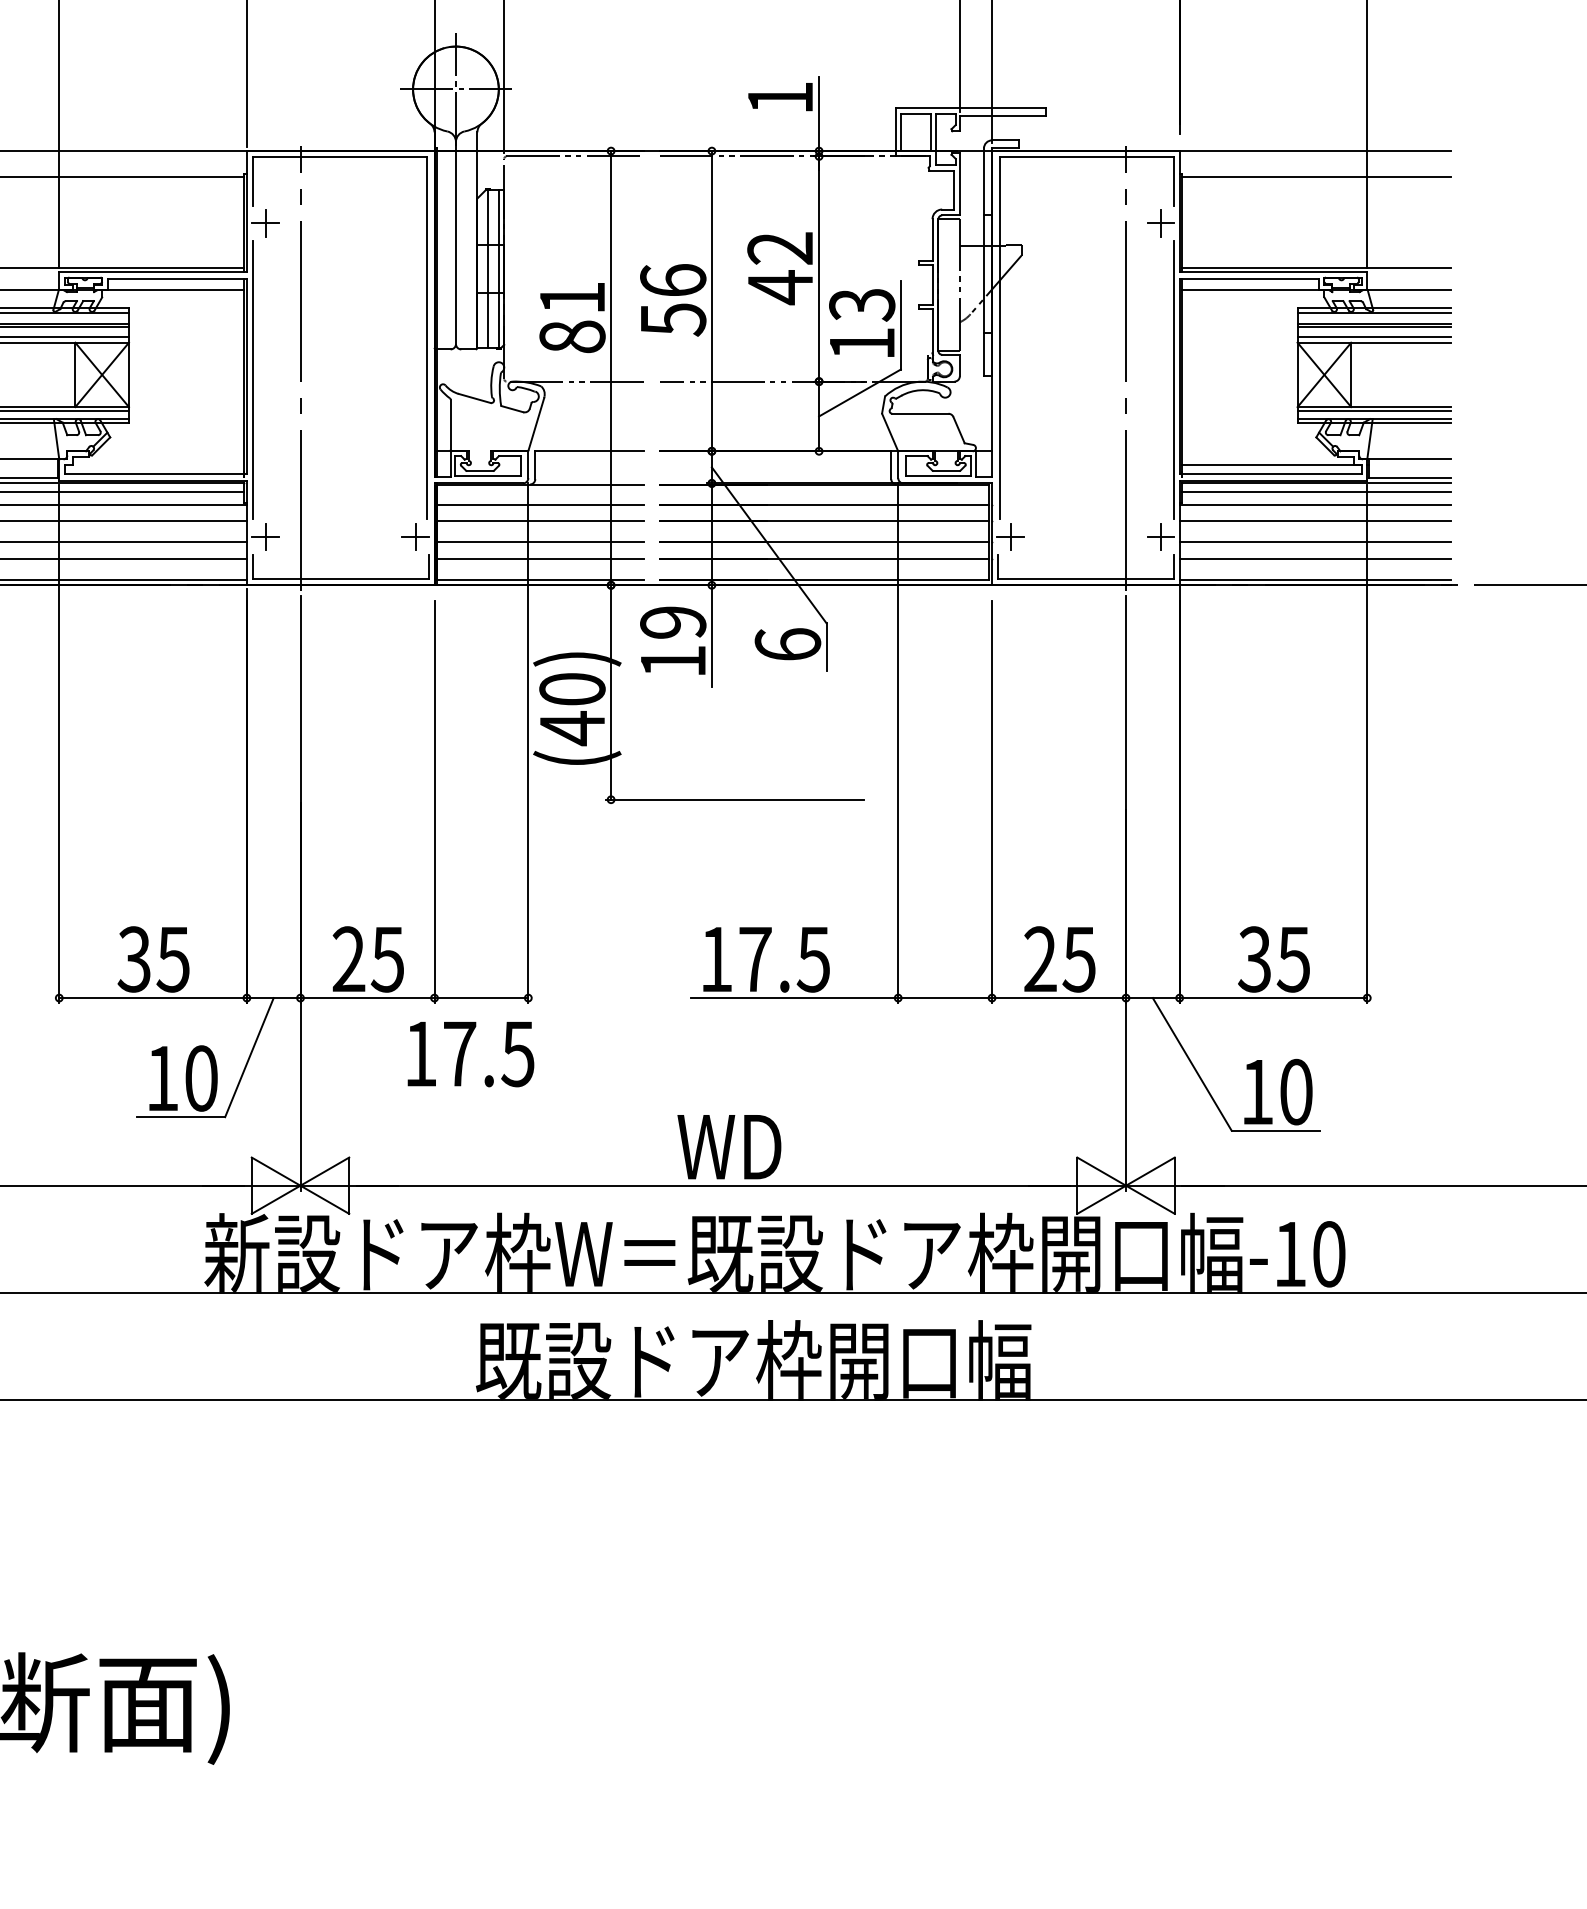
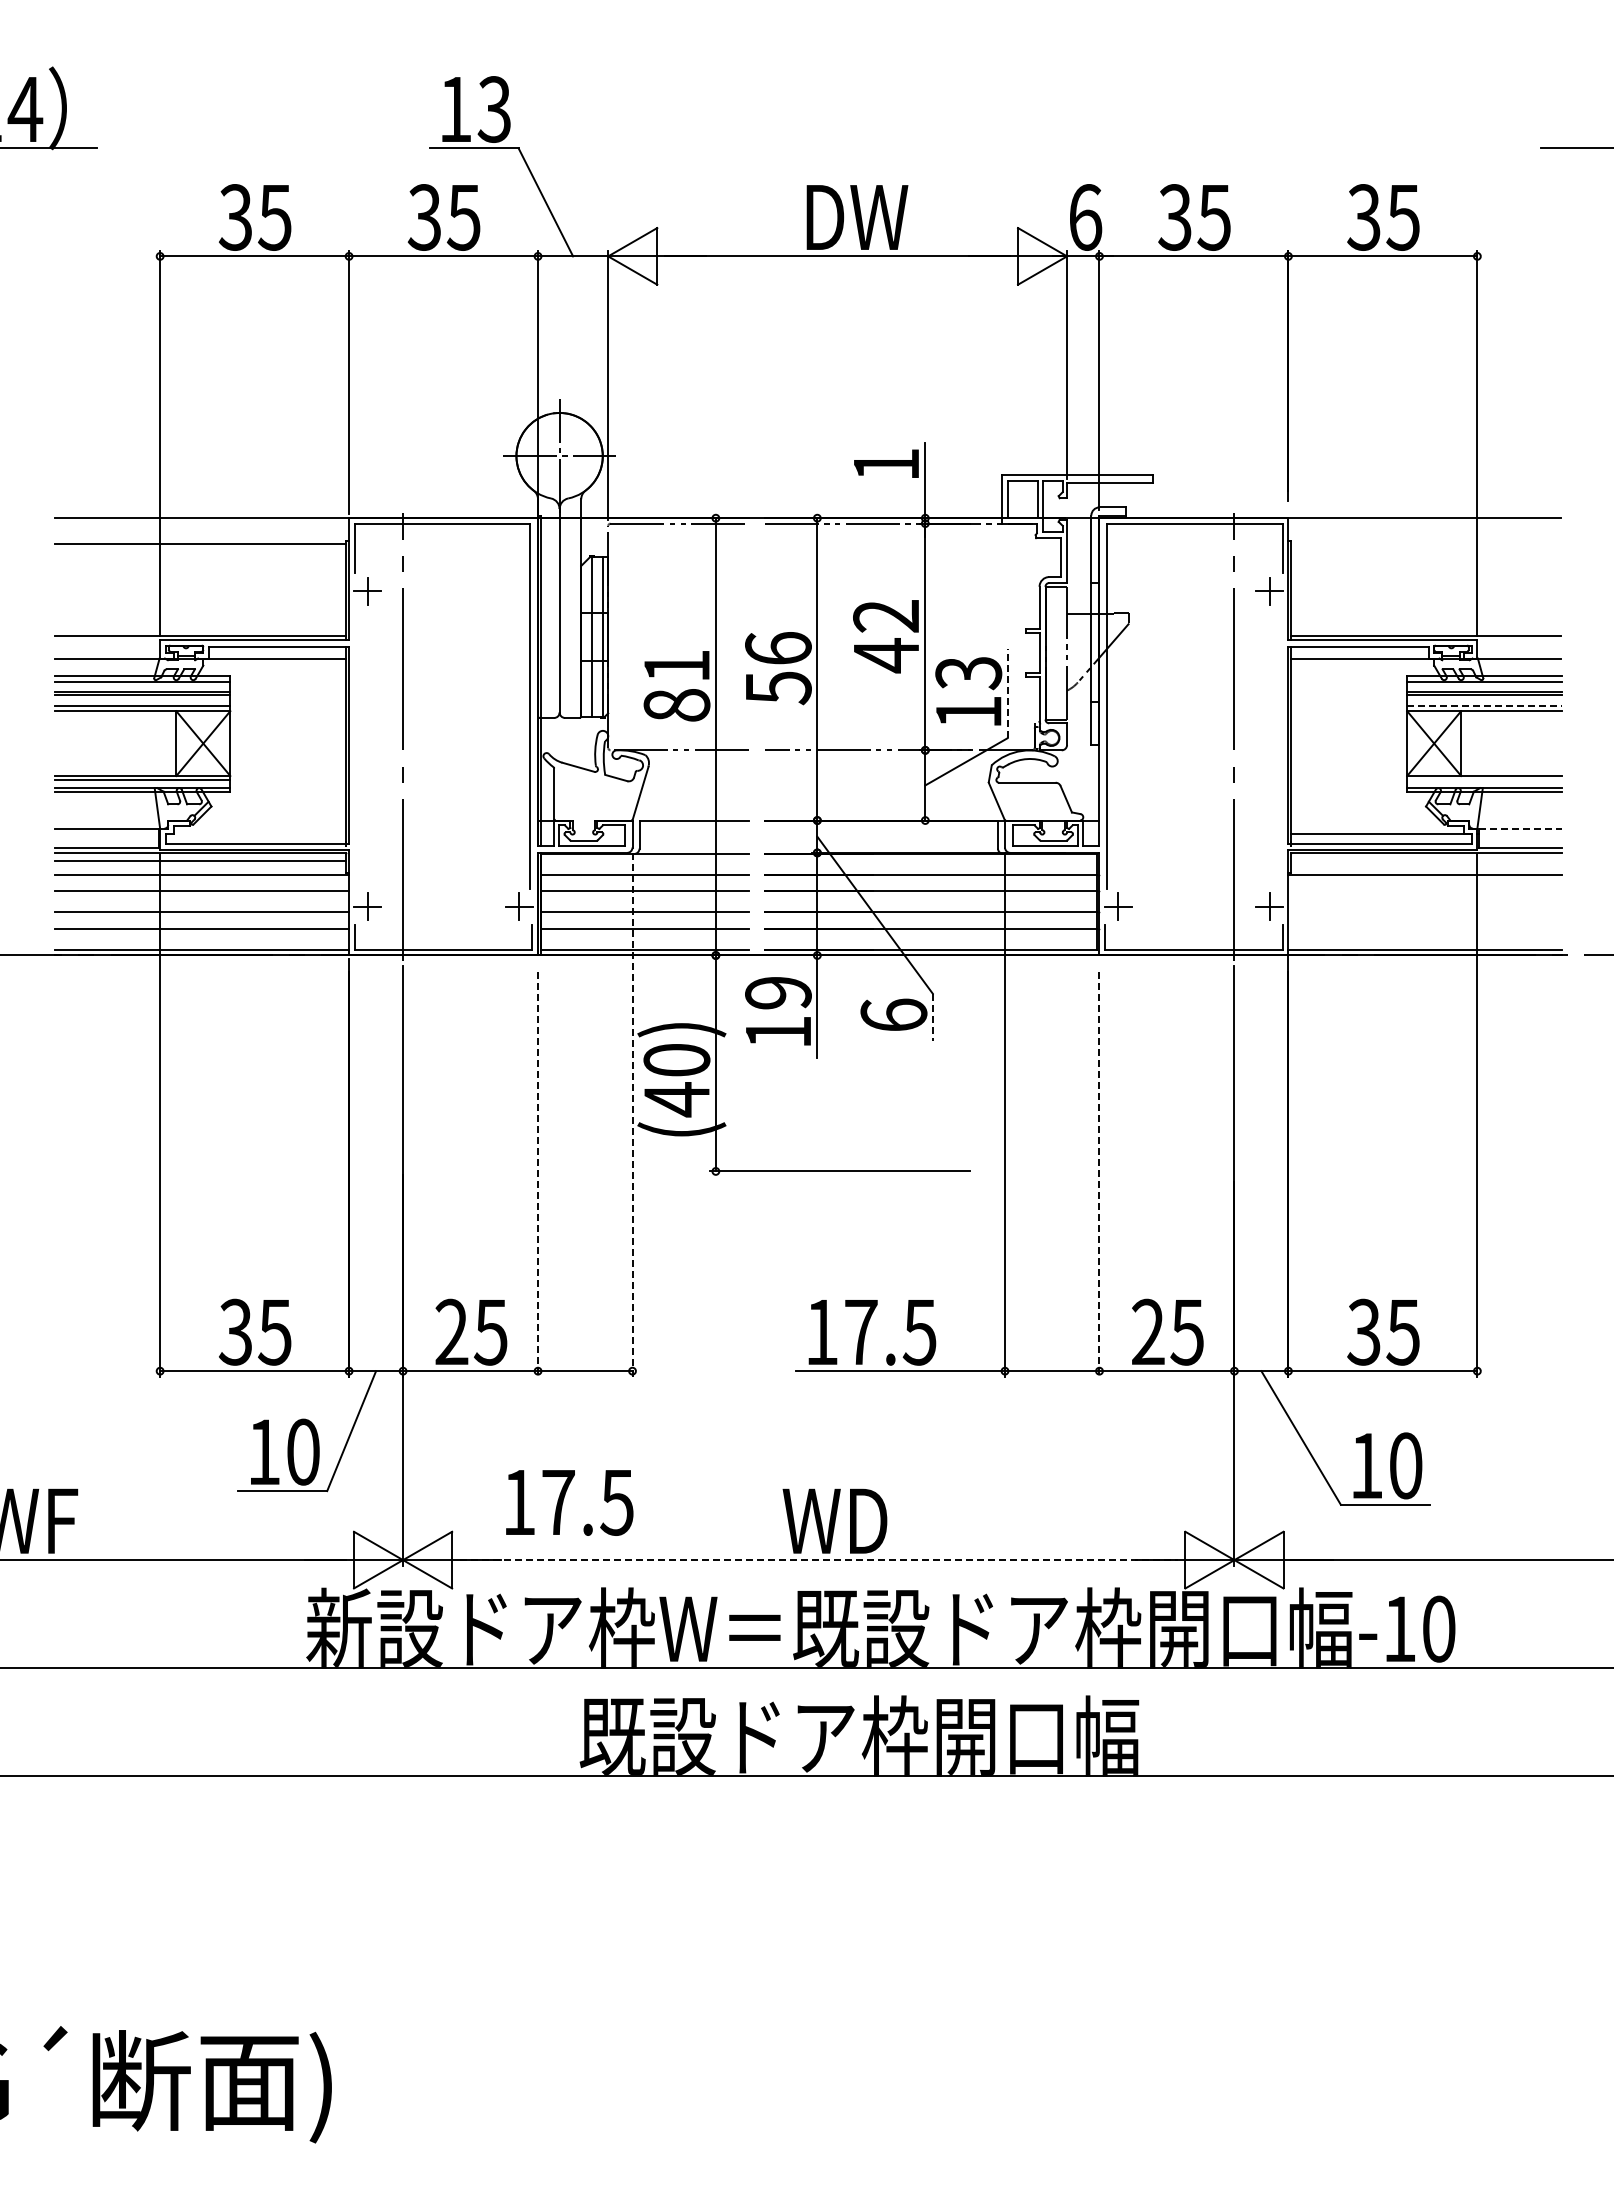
line: (1316, 177) -> (1426, 544), removed
line: (900, 325) -> (1007, 693), solid -> dashed
line: (1375, 337) -> (1485, 705), solid -> dashed
line: (253, 379) -> (355, 748), removed
line: (1173, 379) -> (1282, 748), removed
line: (1374, 410) -> (1484, 779), removed
line: (1410, 459) -> (1520, 828), solid -> dashed
line: (1316, 491) -> (1426, 861), removed
line: (1315, 520) -> (1425, 890), removed
line: (1315, 542) -> (1425, 912), removed
line: (1315, 558) -> (1425, 928), removed
line: (826, 646) -> (932, 1017), solid -> dashed
line: (528, 743) -> (632, 1114), solid -> dashed
line: (434, 802) -> (538, 1174), solid -> dashed
line: (992, 802) -> (1099, 1174), solid -> dashed
text: (470, 1054) -> (569, 1502), moved
line: (713, 1186) -> (818, 1560), solid -> dashed

